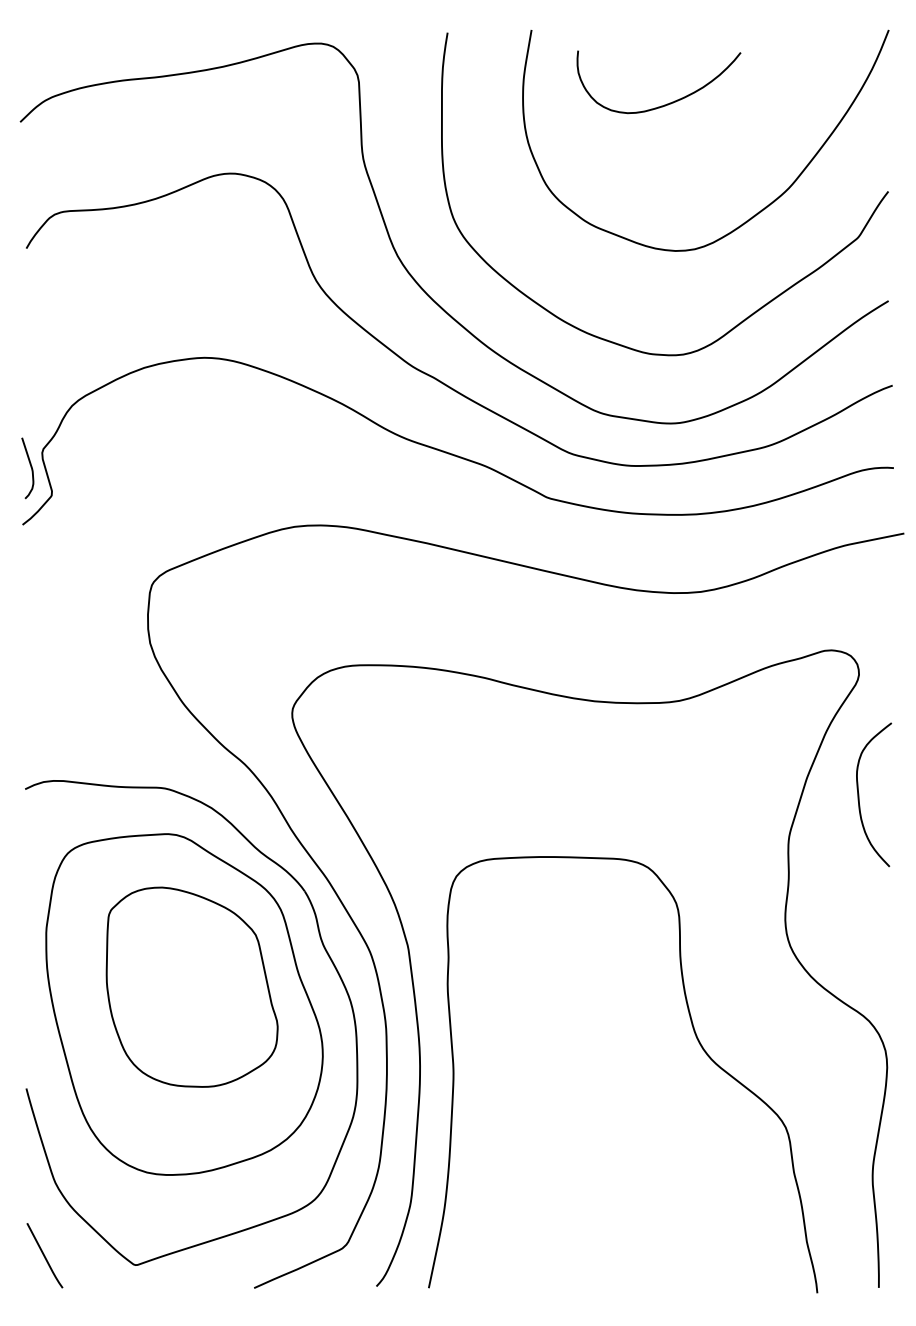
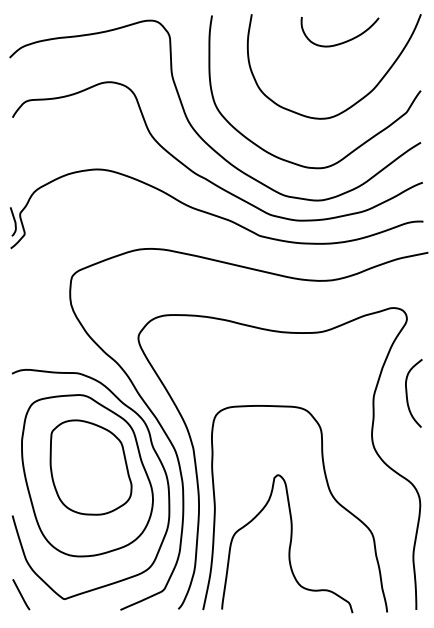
curve: (665, 102) -> (343, 41), moved
curve: (860, 794) -> (407, 393), moved
curve: (611, 1147) -> (289, 543), added

